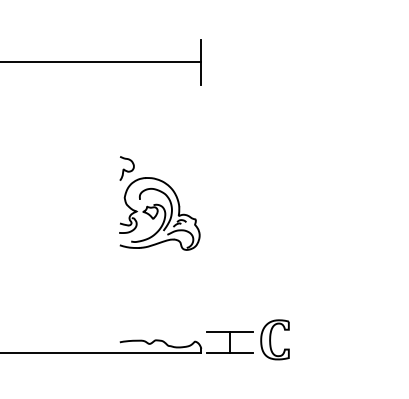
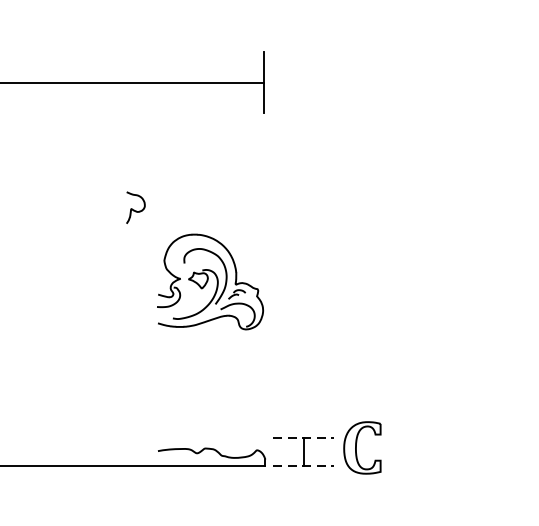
curve: (125, 169) -> (133, 208), moved
line: (230, 332) -> (303, 438), solid -> dashed
line: (230, 353) -> (303, 465), solid -> dashed

